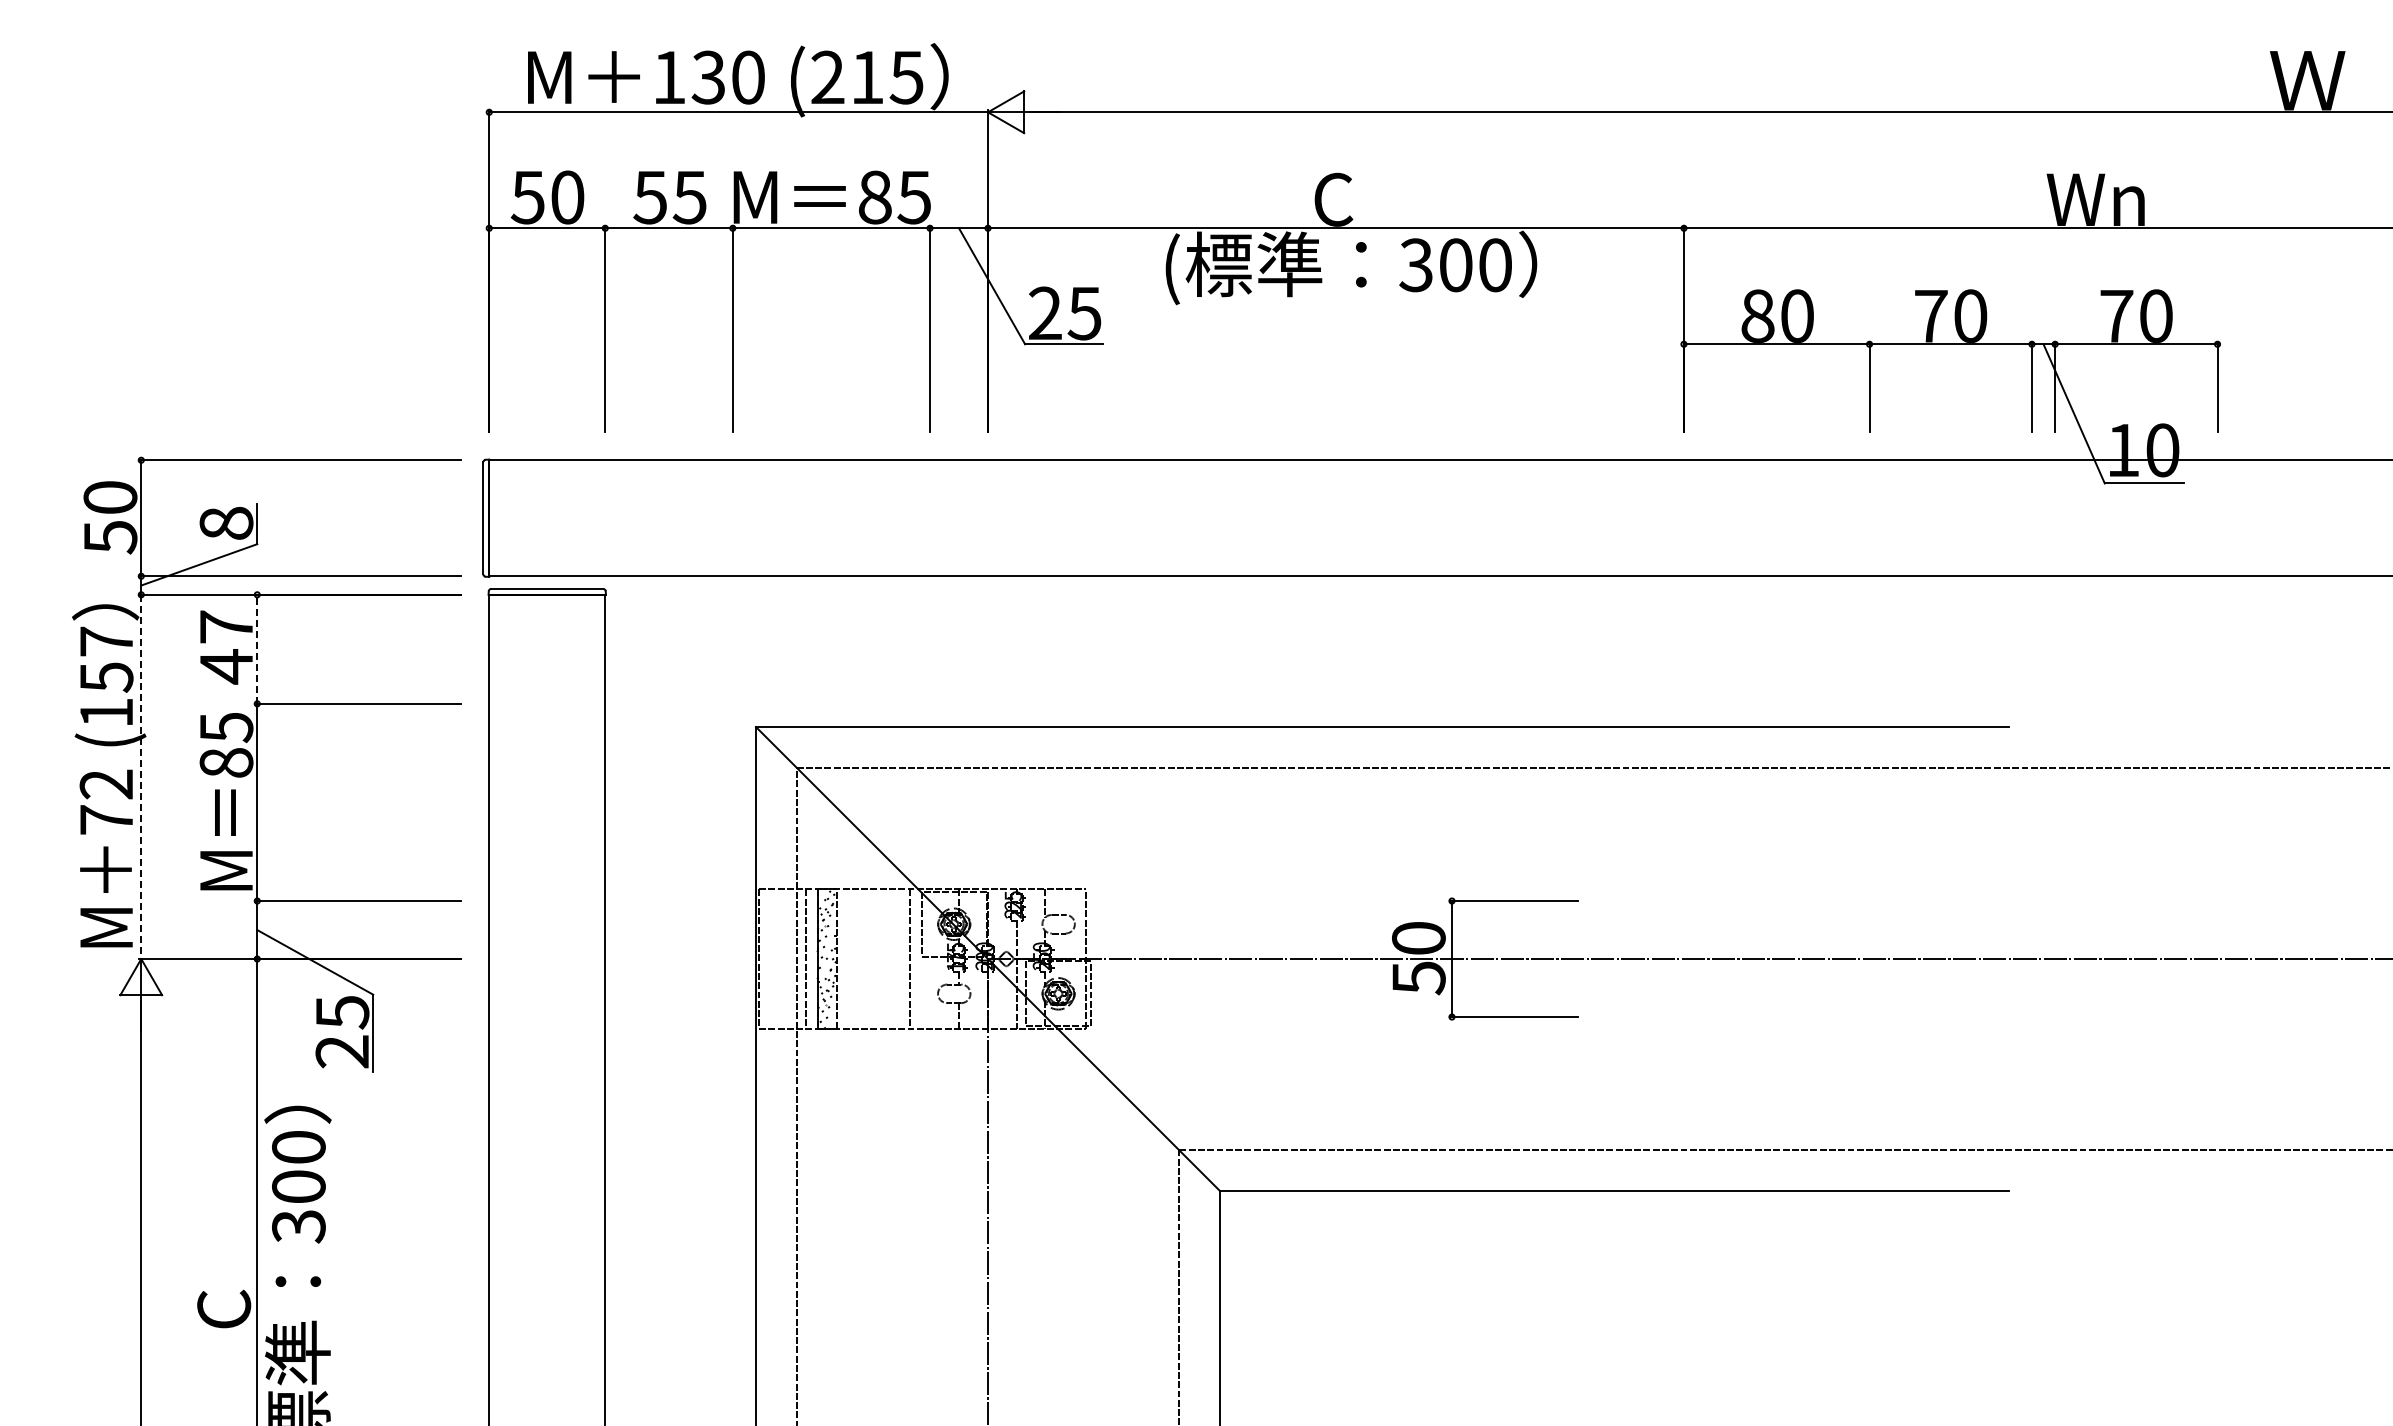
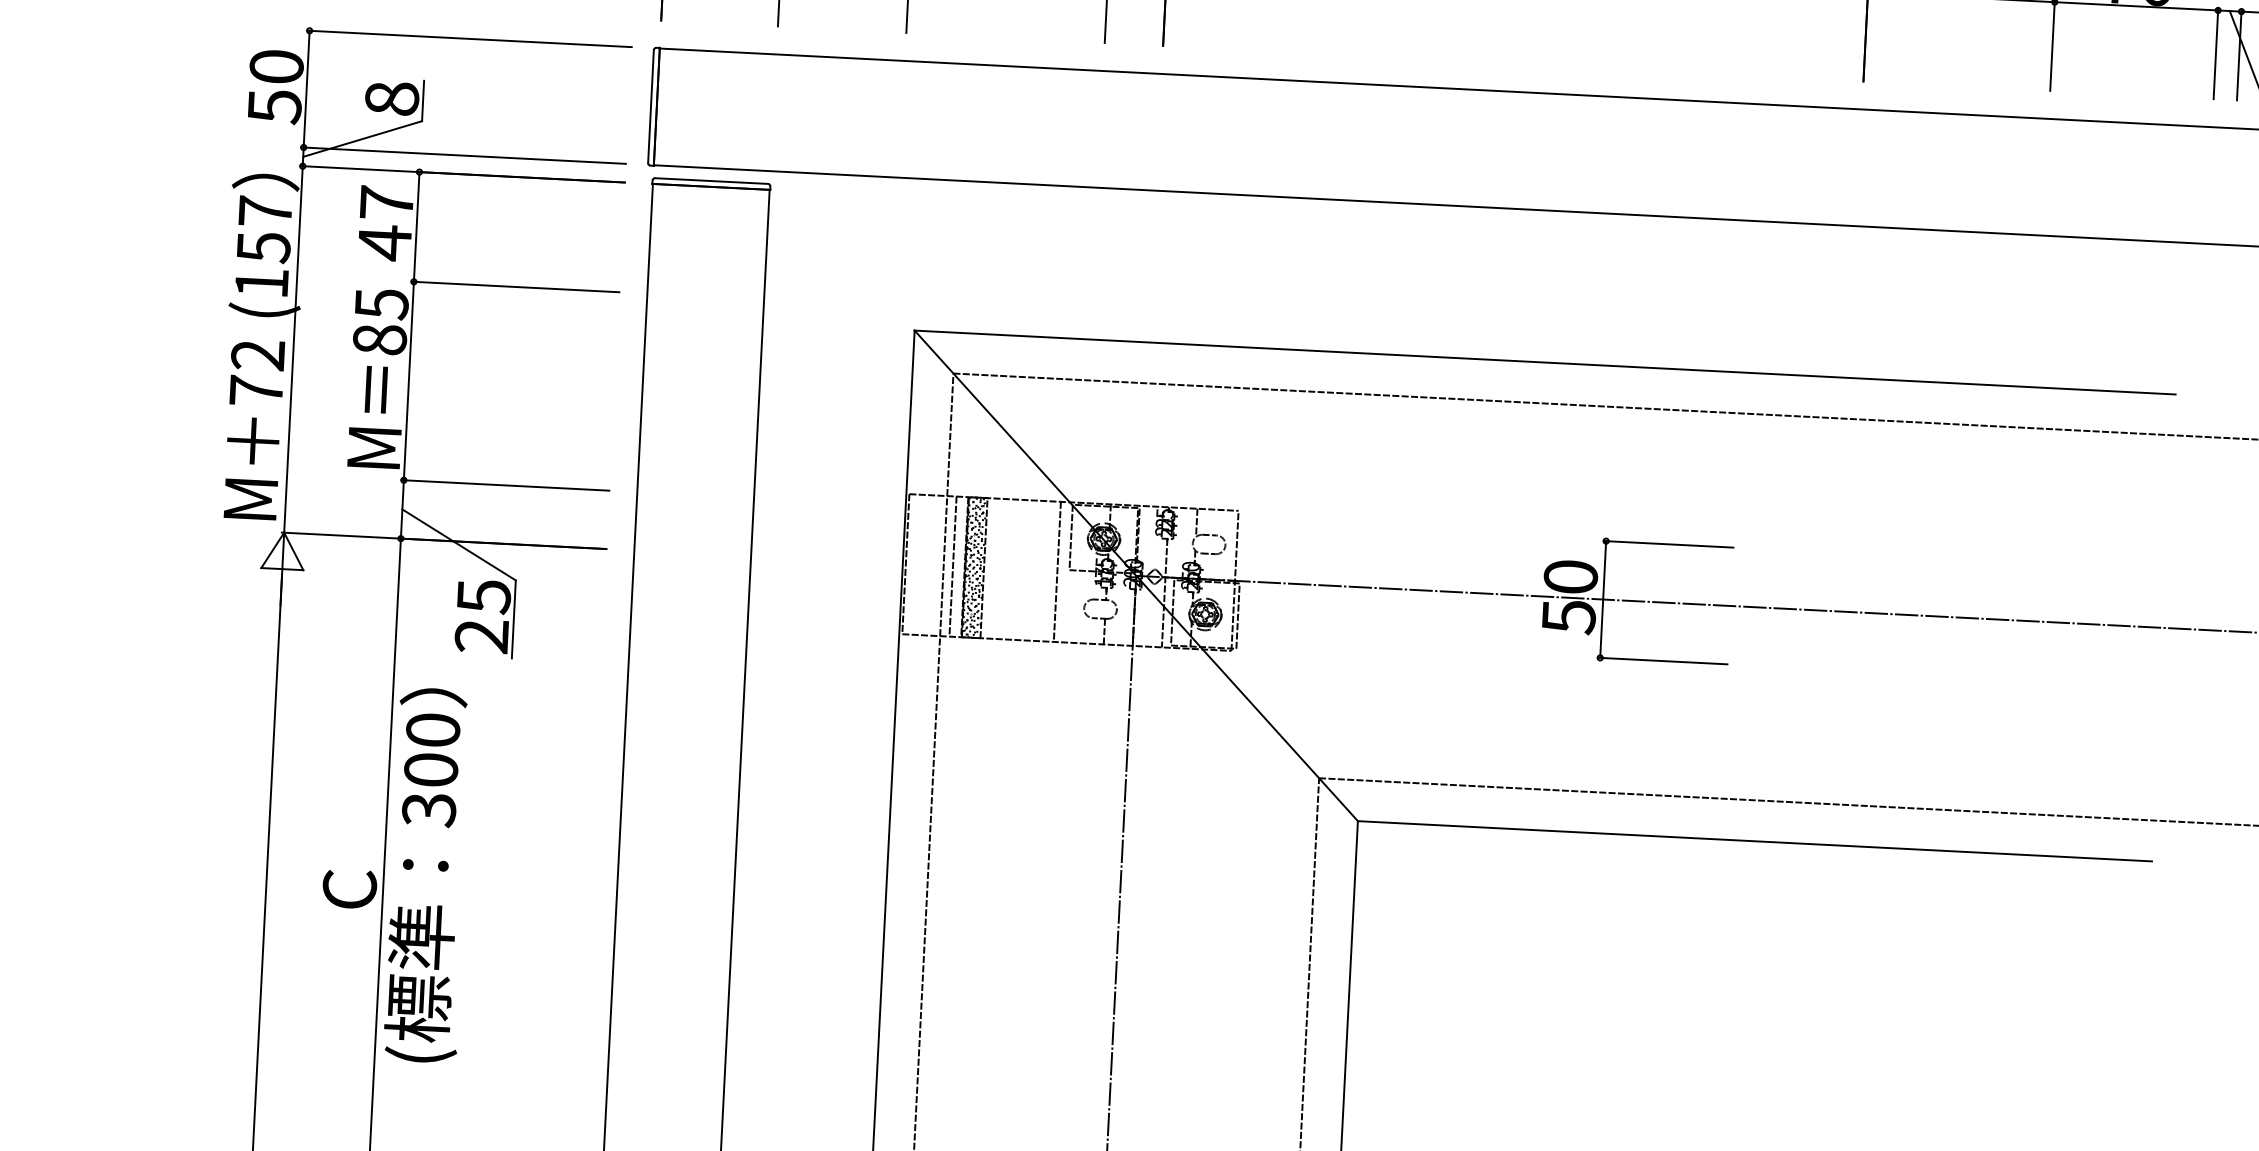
line: (257, 649) -> (416, 227), dashed -> solid
line: (141, 777) -> (293, 350), dashed -> solid

